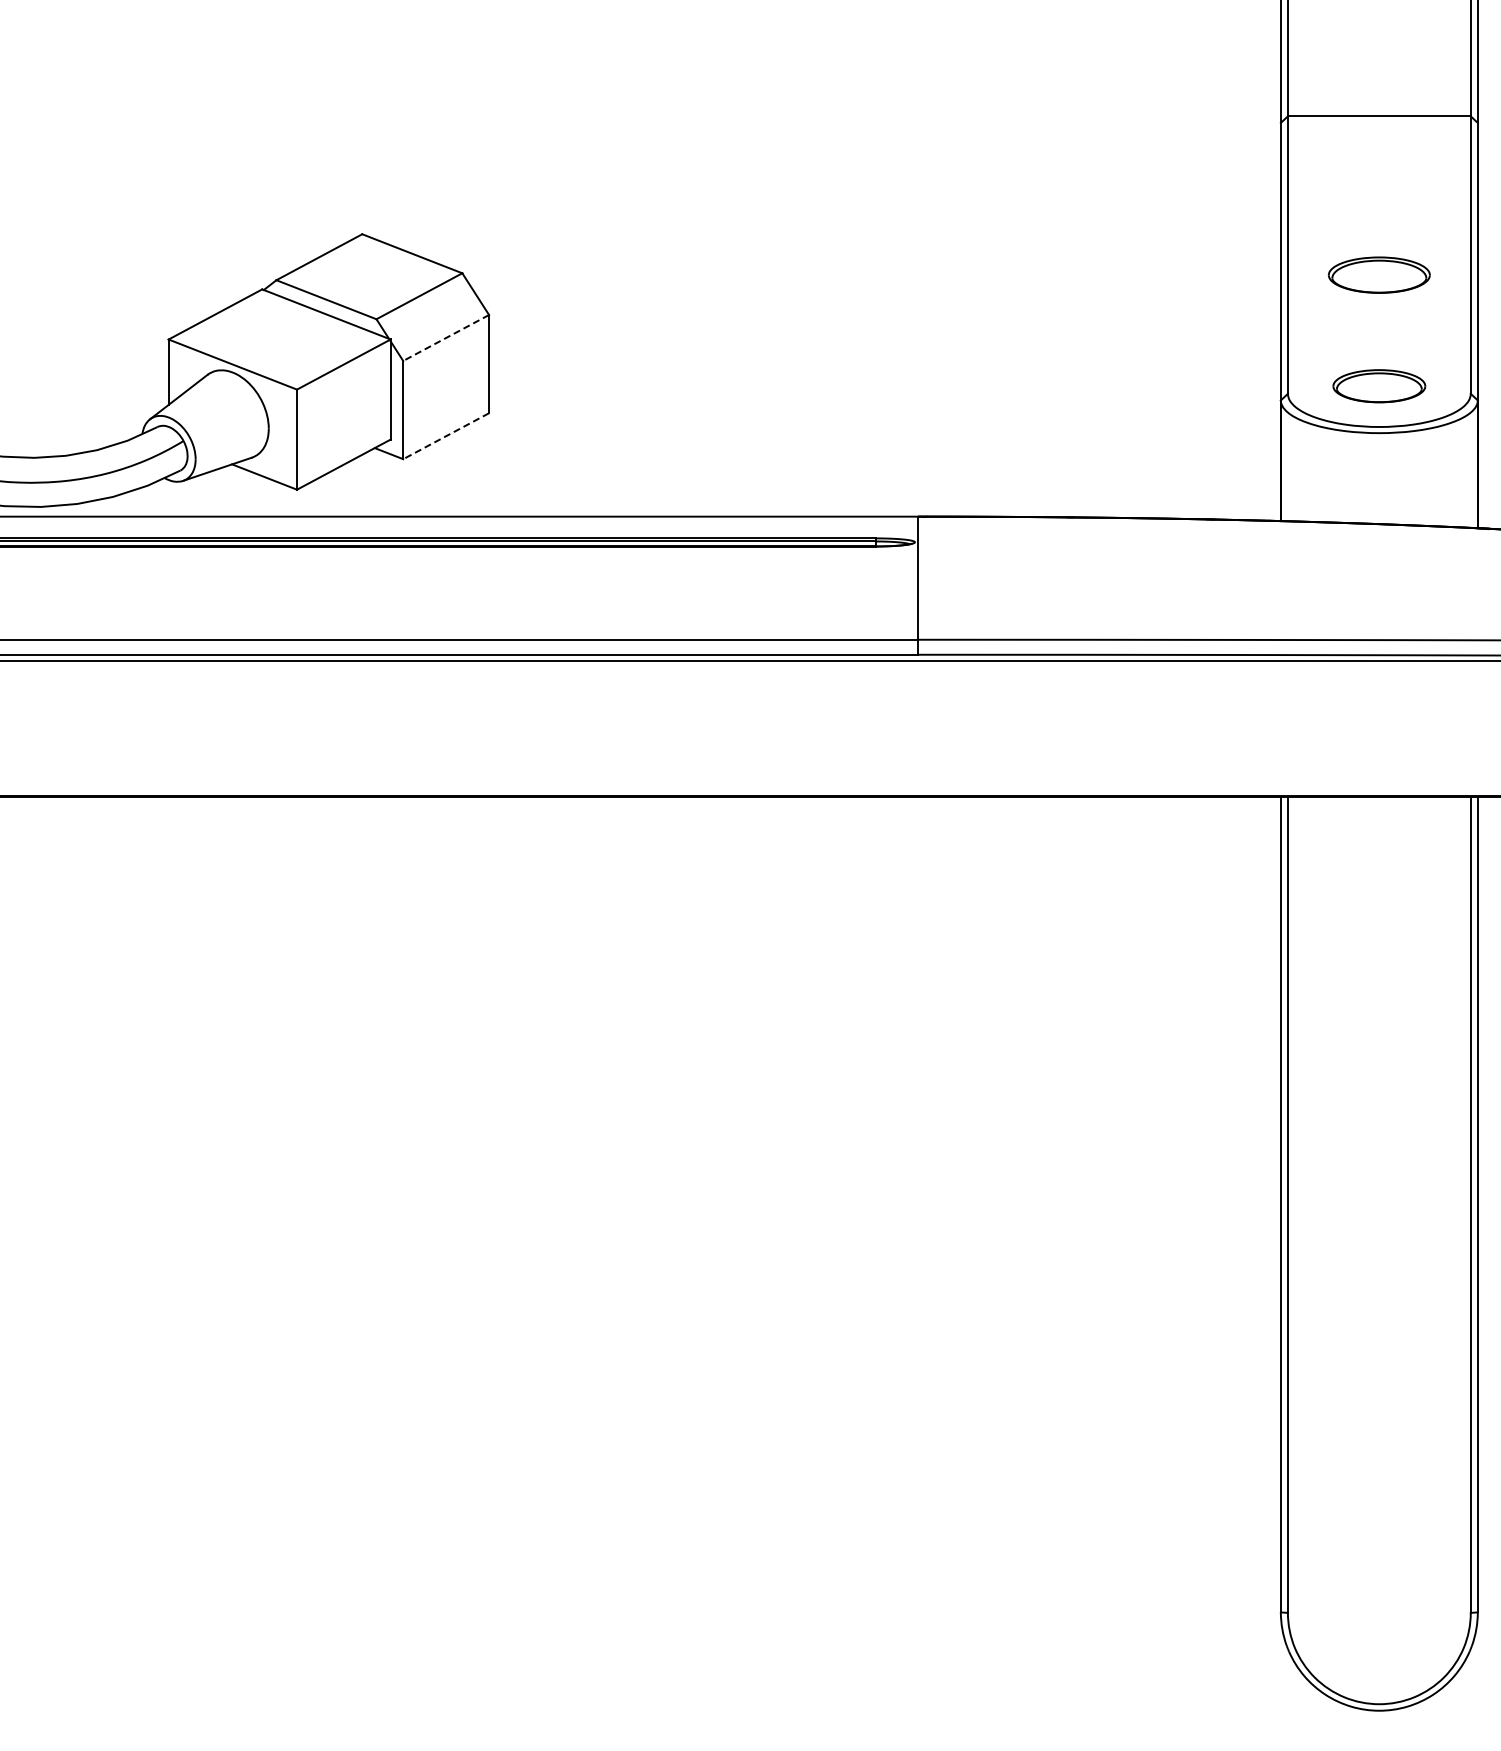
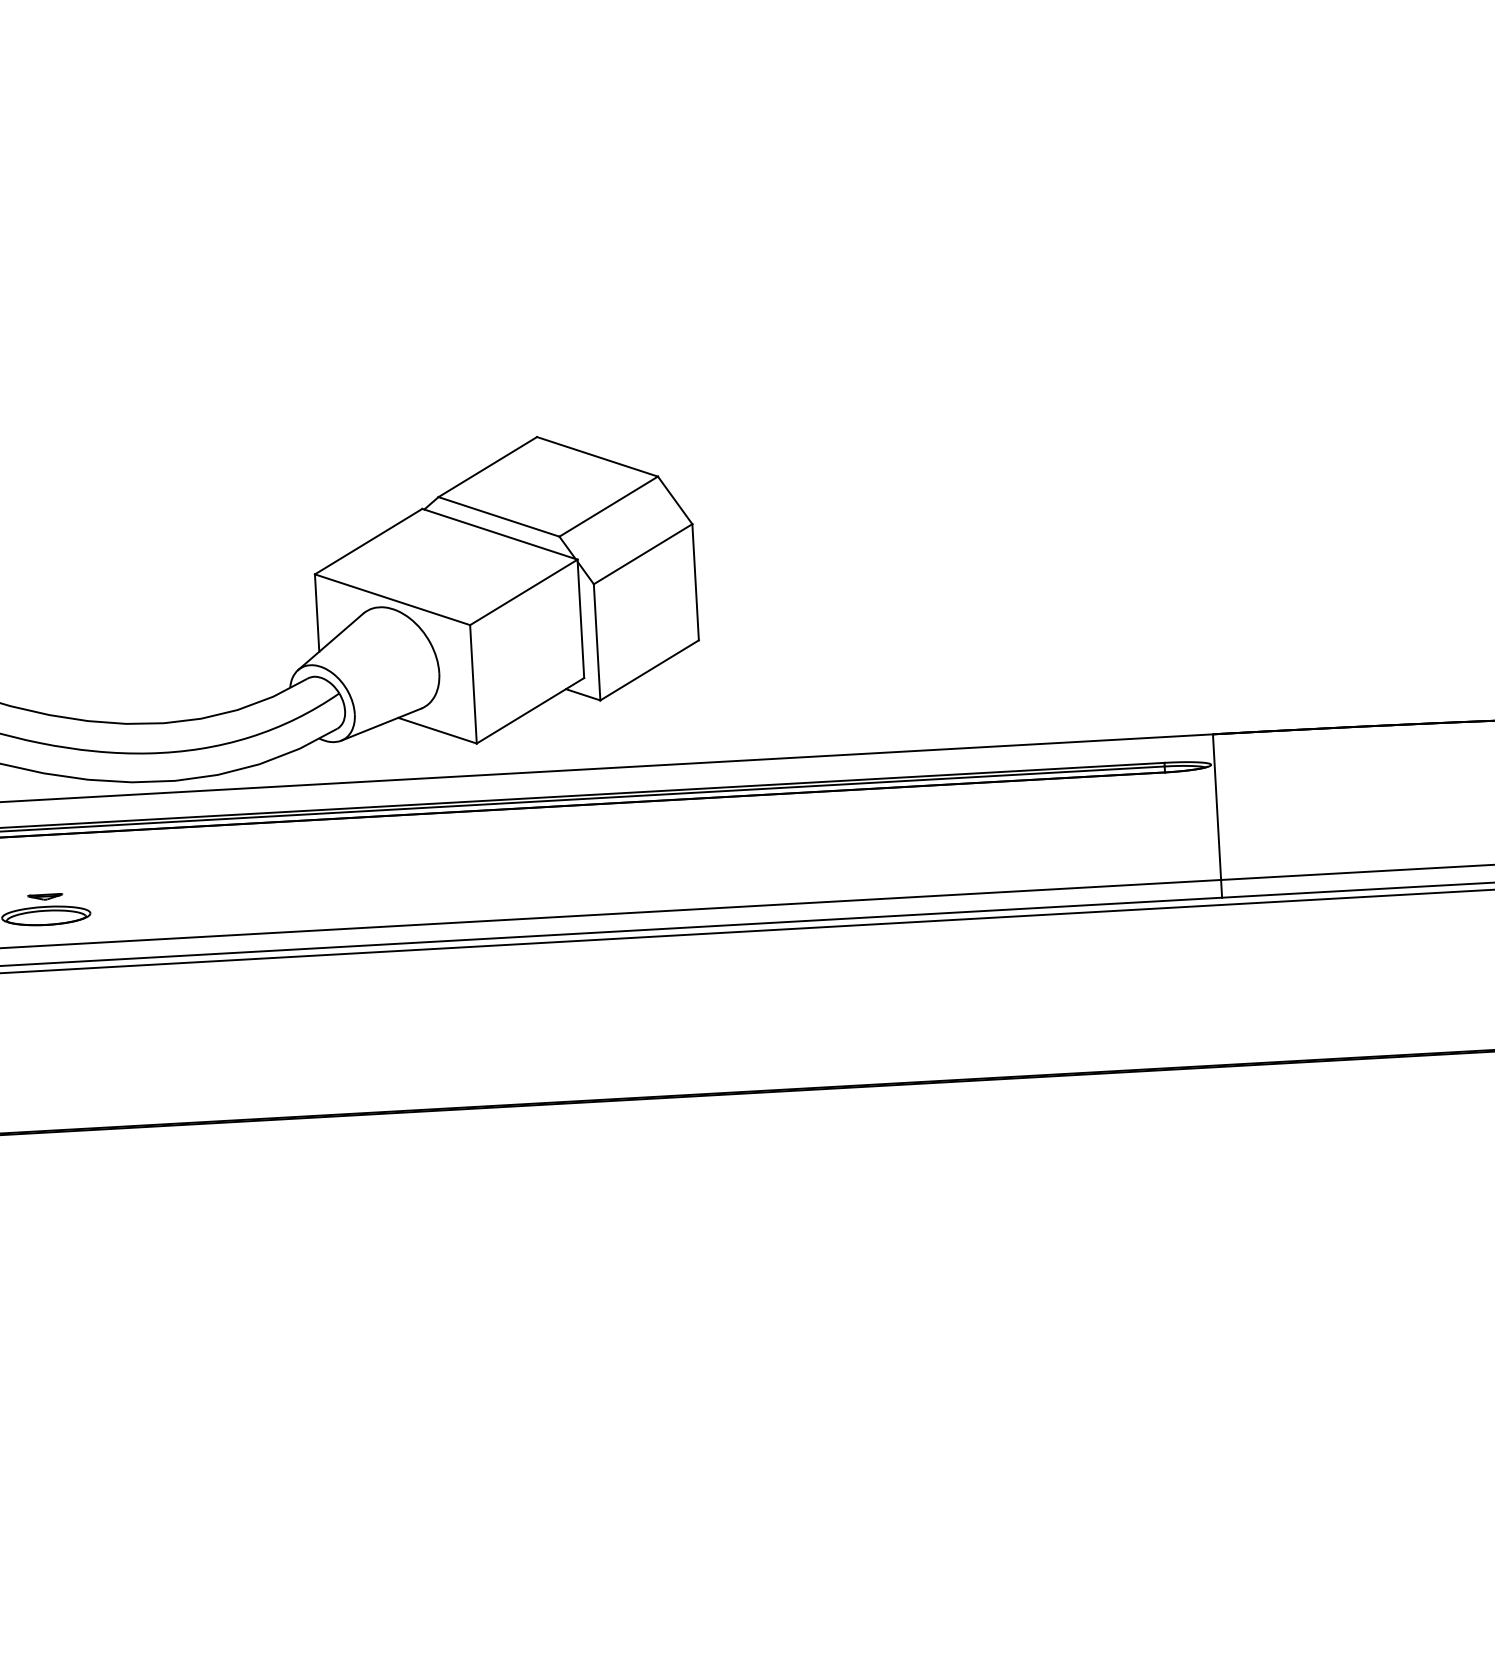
line: (446, 337) -> (643, 553), dashed -> solid
line: (446, 436) -> (650, 670), dashed -> solid

